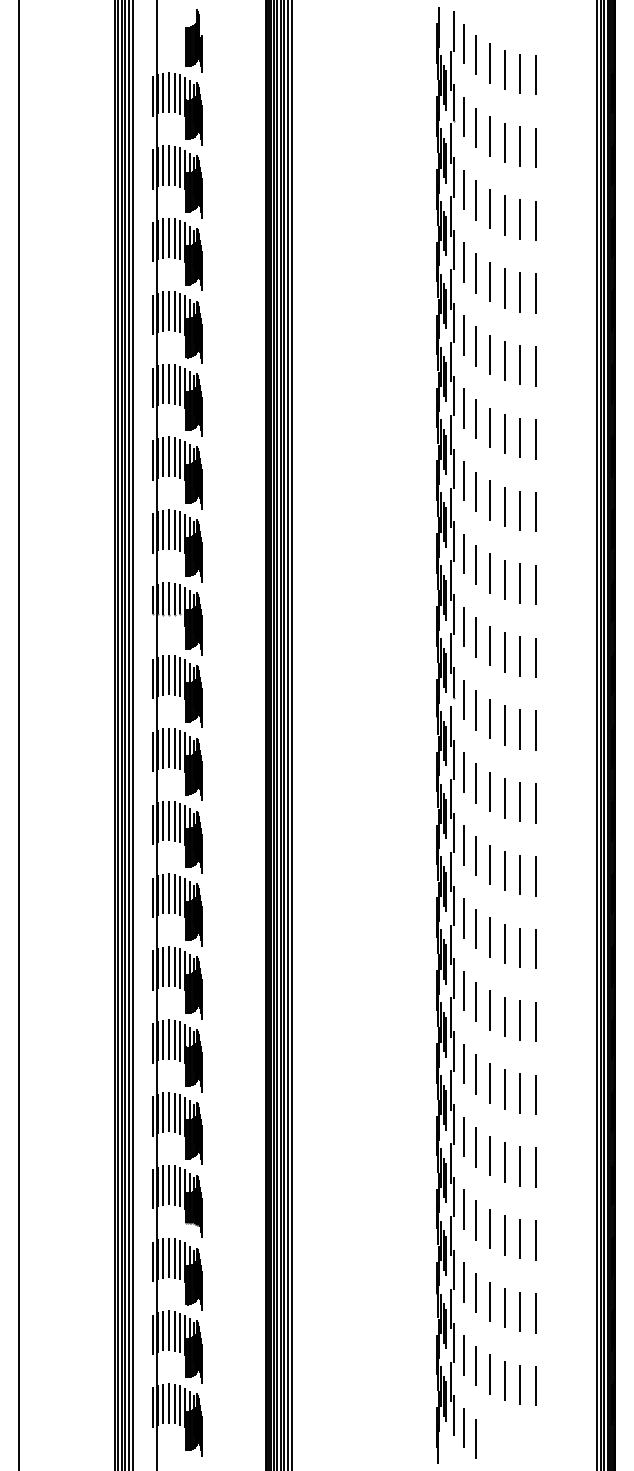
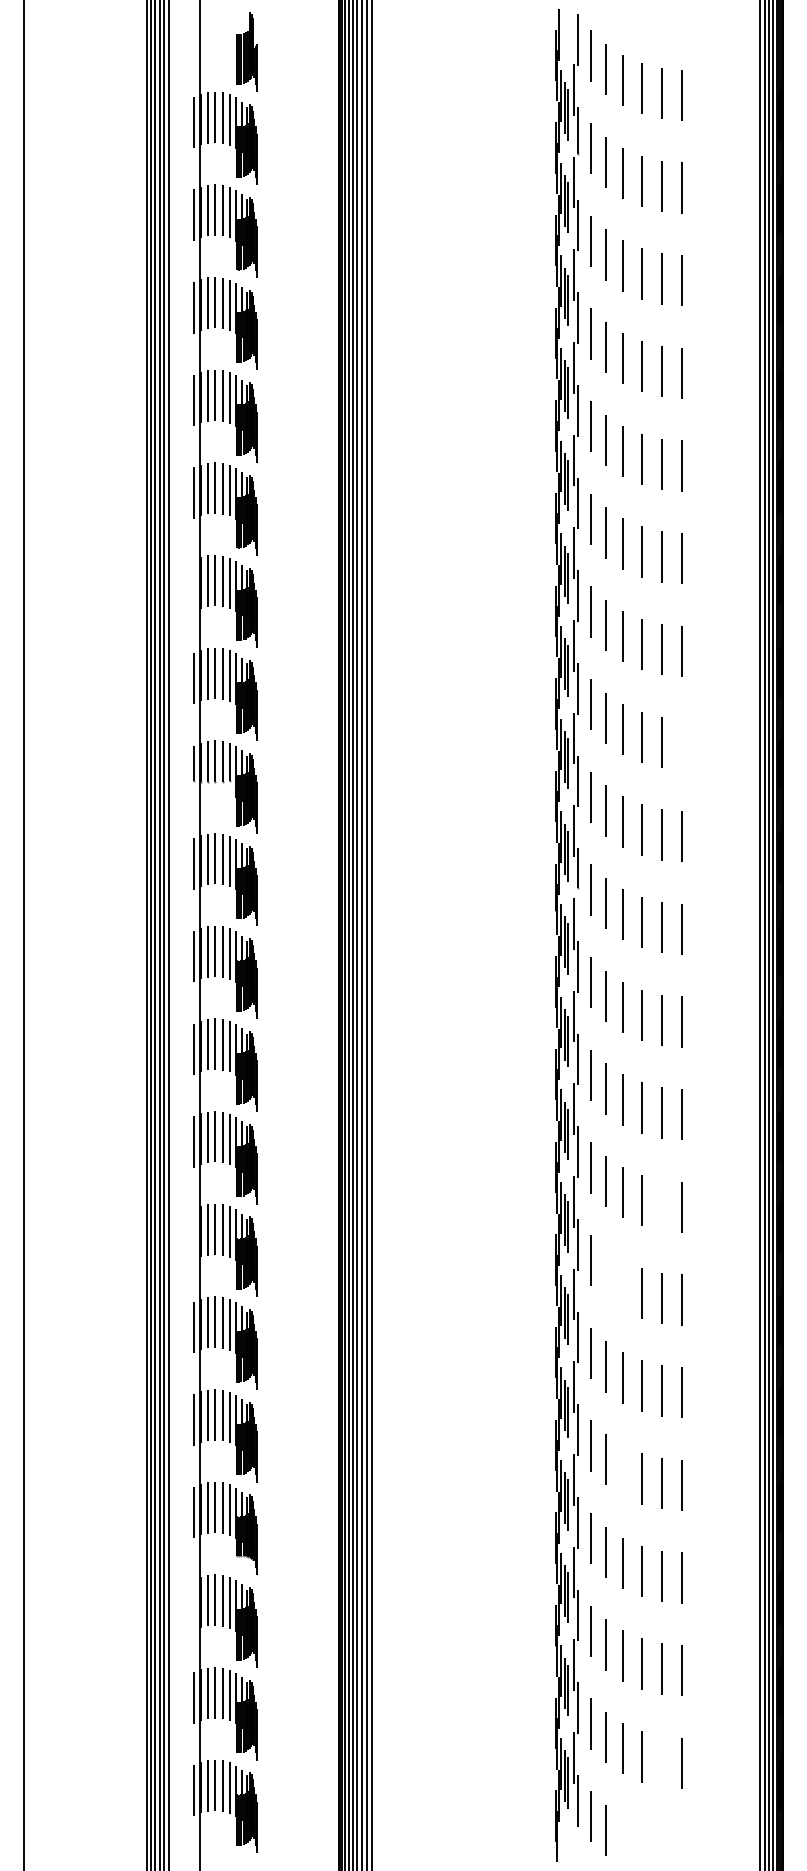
line: (152, 460) -> (194, 585), removed
line: (536, 584) -> (682, 743), removed
line: (520, 947) -> (662, 1205), removed
line: (152, 970) -> (194, 1234), removed
line: (476, 1001) -> (606, 1274), removed
line: (489, 1010) -> (623, 1285), removed
line: (489, 1156) -> (622, 1470), removed
line: (152, 1262) -> (194, 1605), removed
line: (520, 1384) -> (662, 1761), removed

